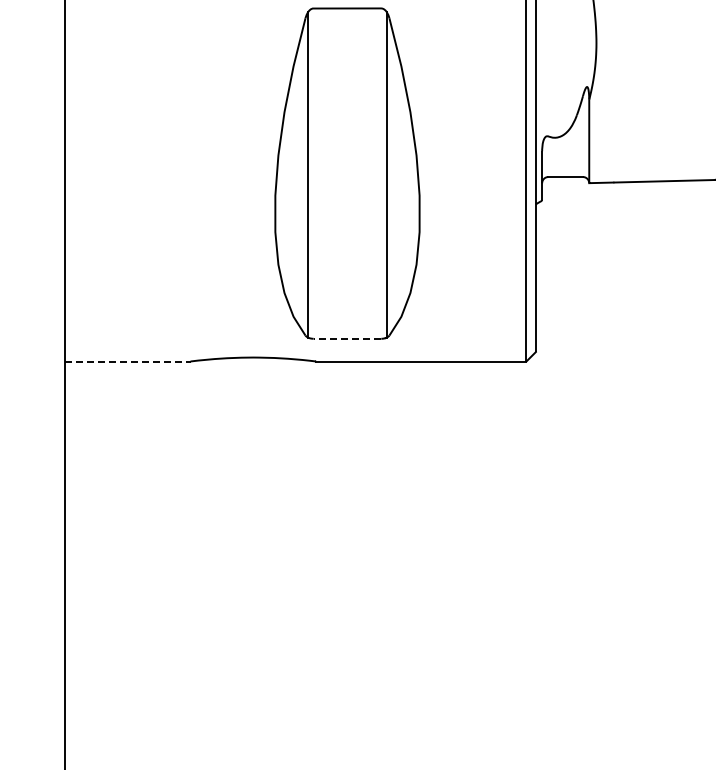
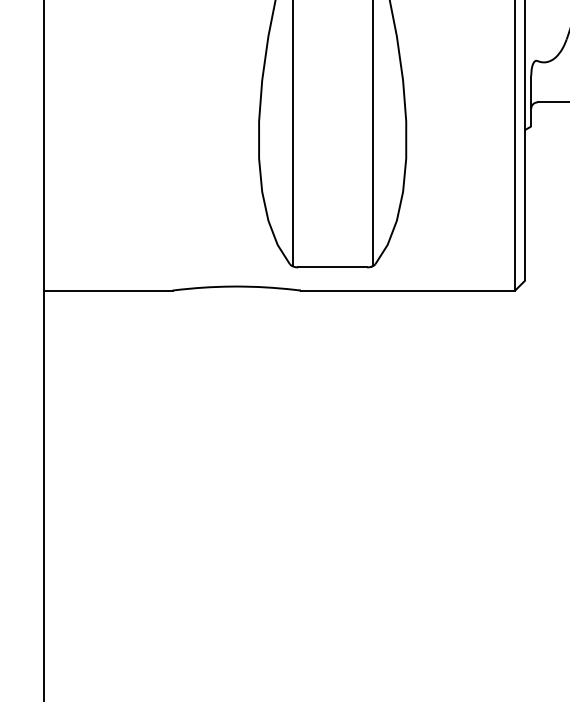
line: (347, 338) -> (332, 267), dashed -> solid
line: (127, 361) -> (108, 290), dashed -> solid

